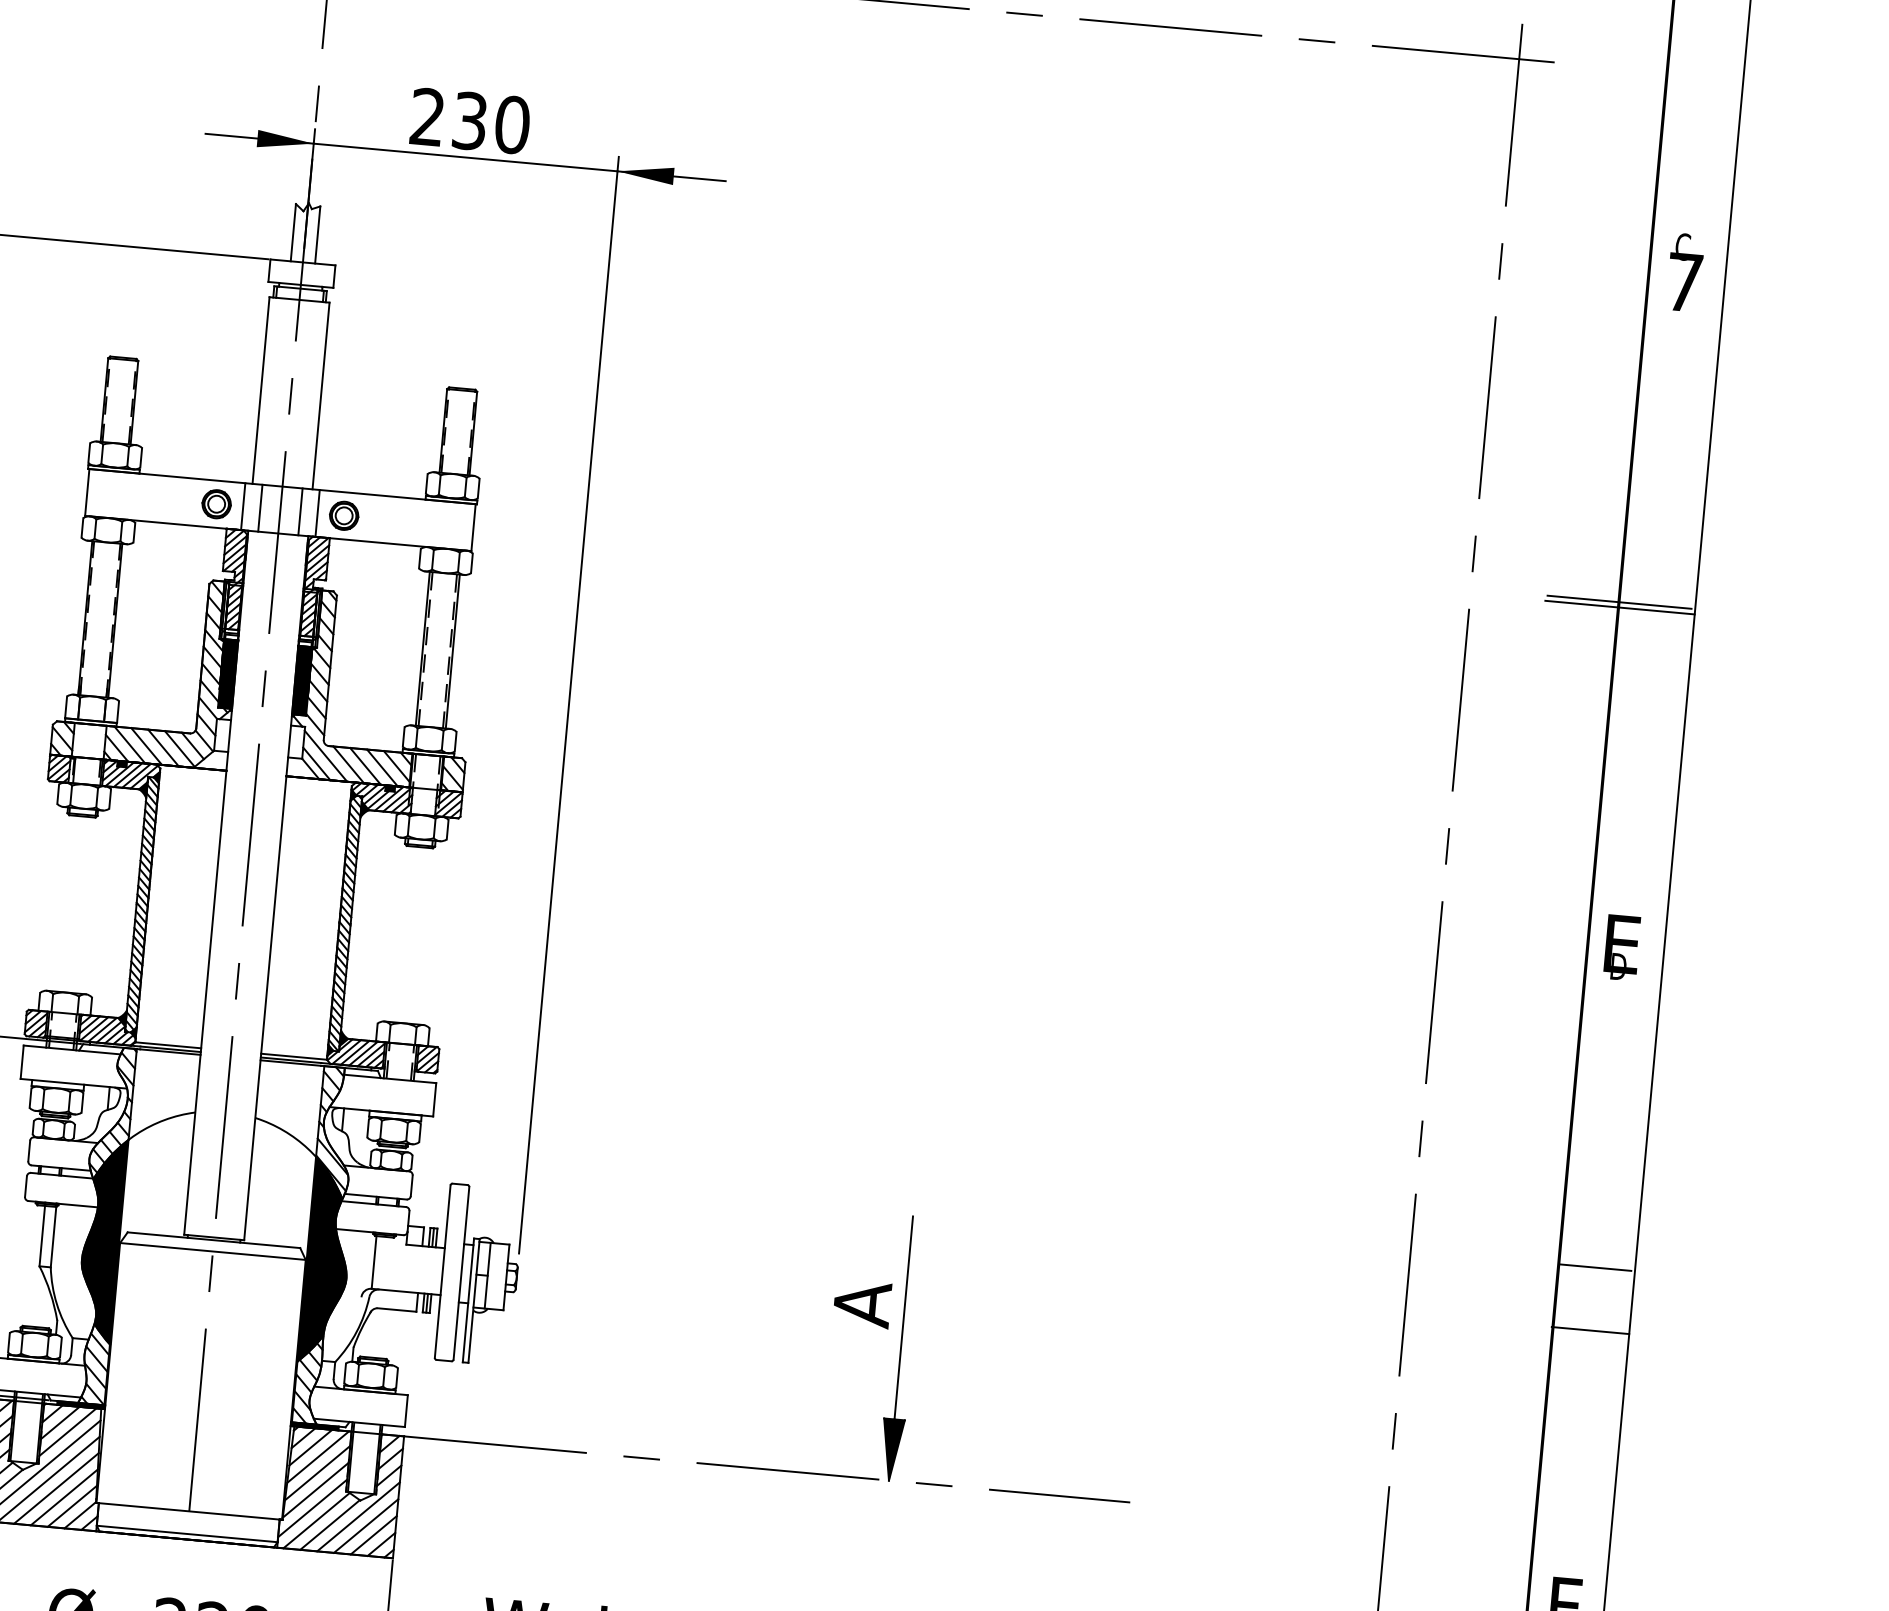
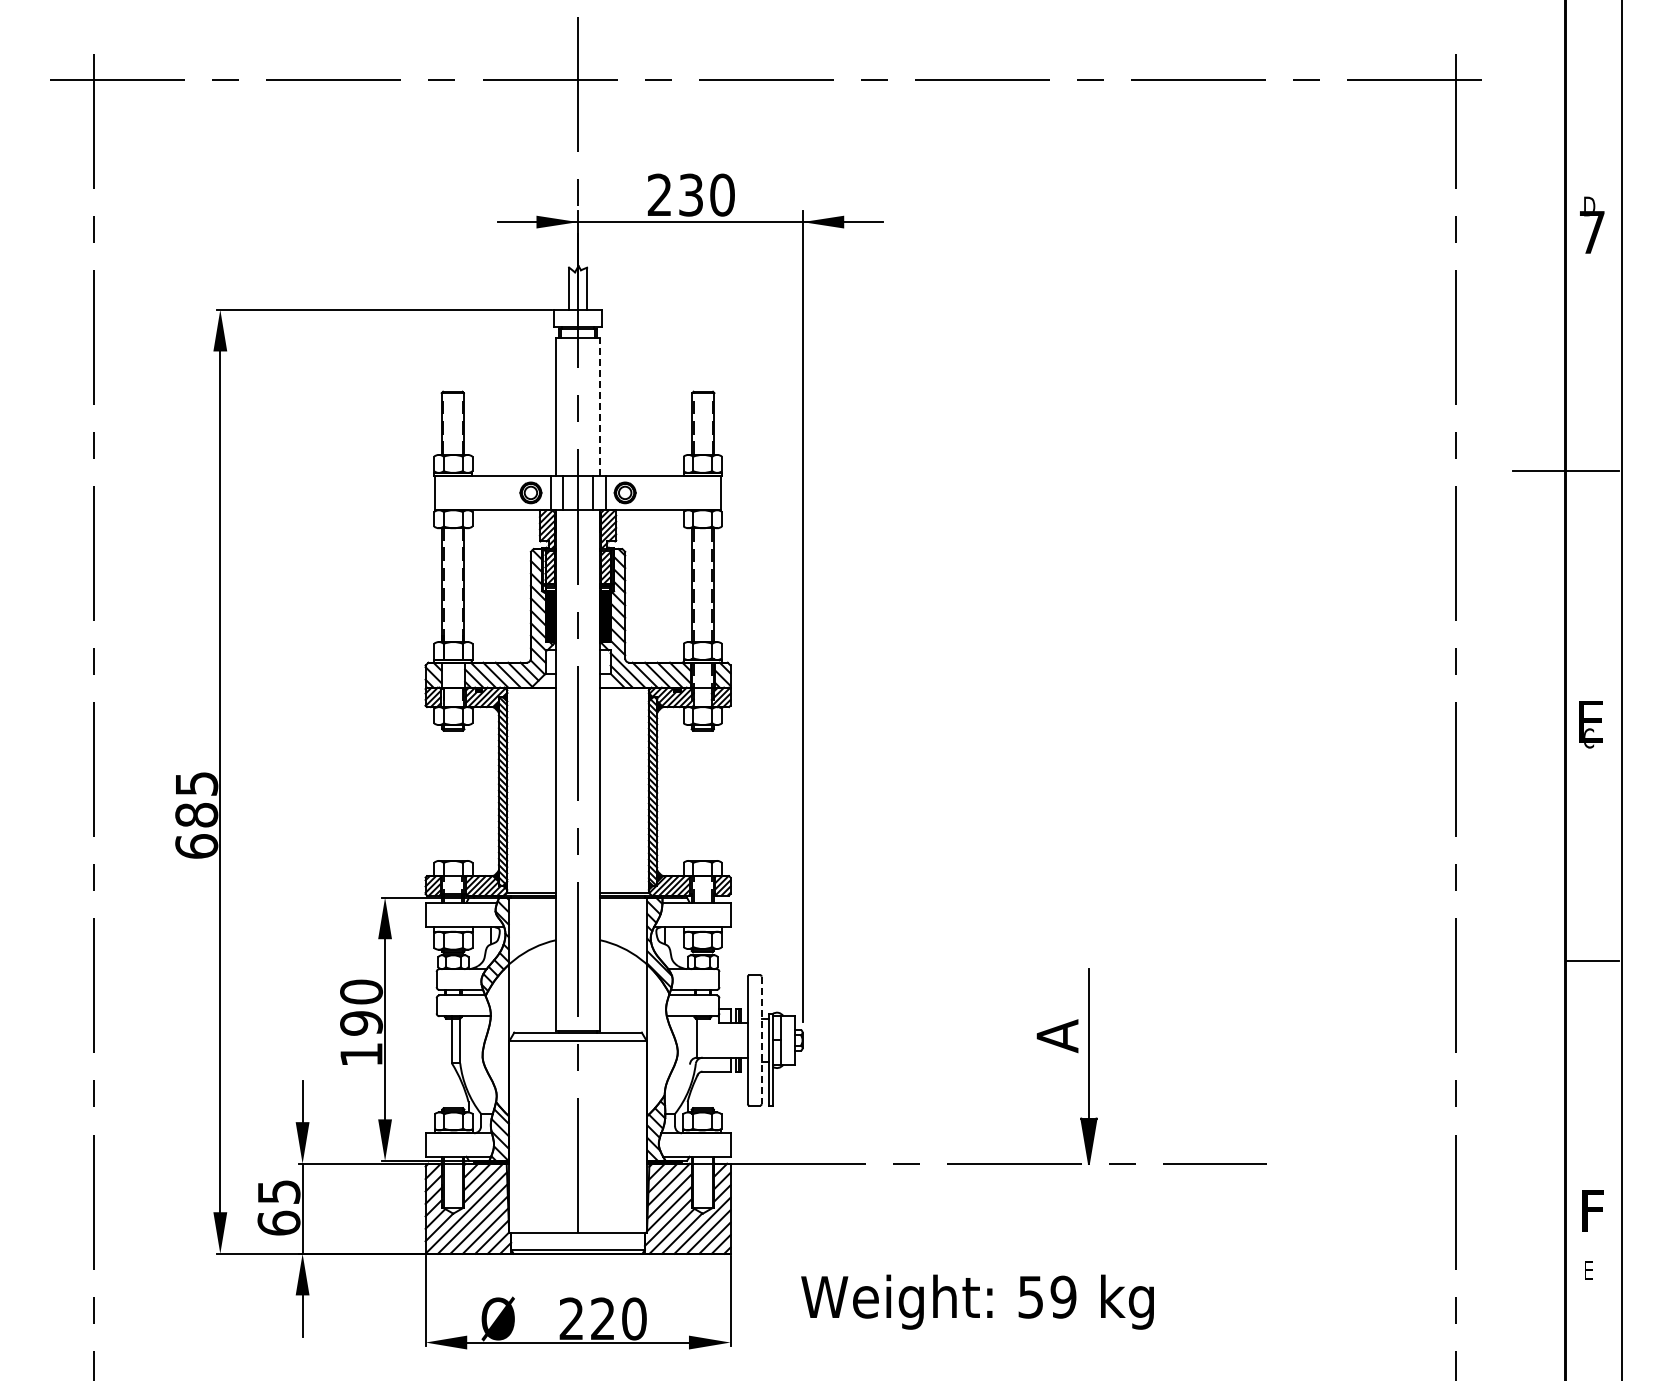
text: (1684, 247) -> (1589, 206), C -> D
line: (321, 395) -> (600, 406), solid -> dashed
line: (1619, 608) -> (1566, 475), removed
text: (1618, 966) -> (1589, 738), D -> C
fill: (101, 1240) -> (495, 1040), removed
fill: (327, 1261) -> (662, 1040), removed
line: (461, 1273) -> (761, 1040), solid -> dashed
line: (1589, 1331) -> (1592, 1007), removed

